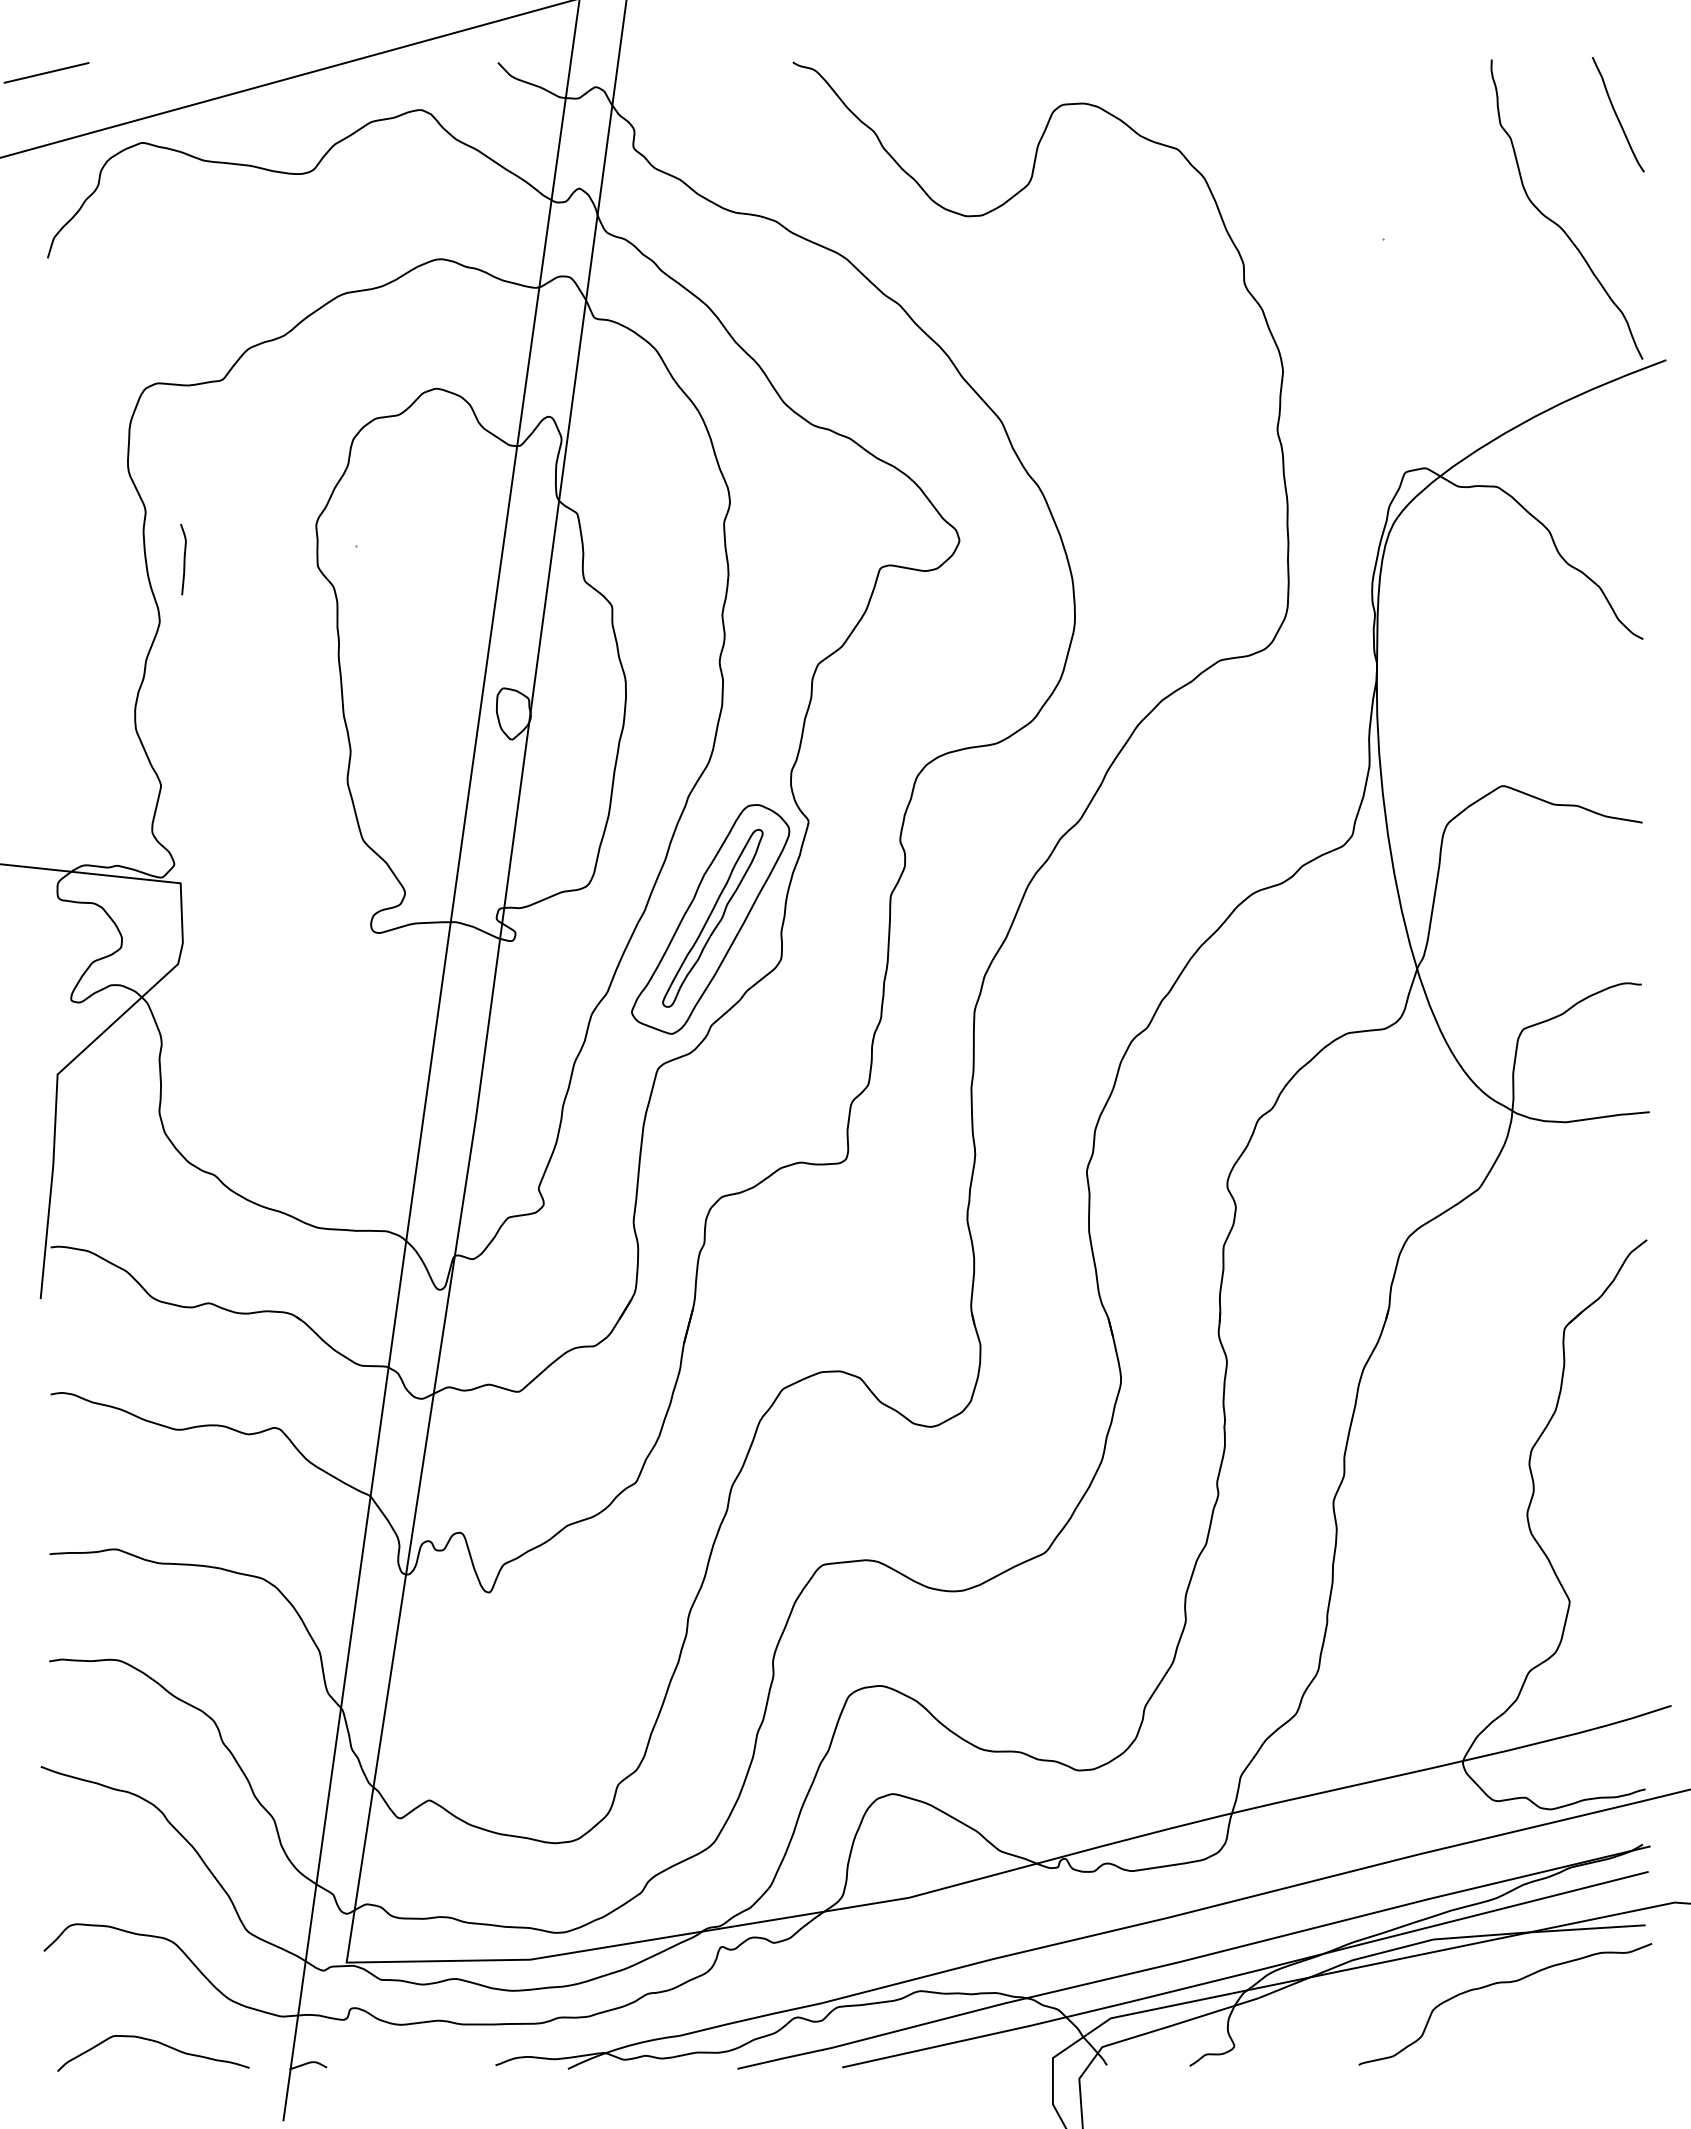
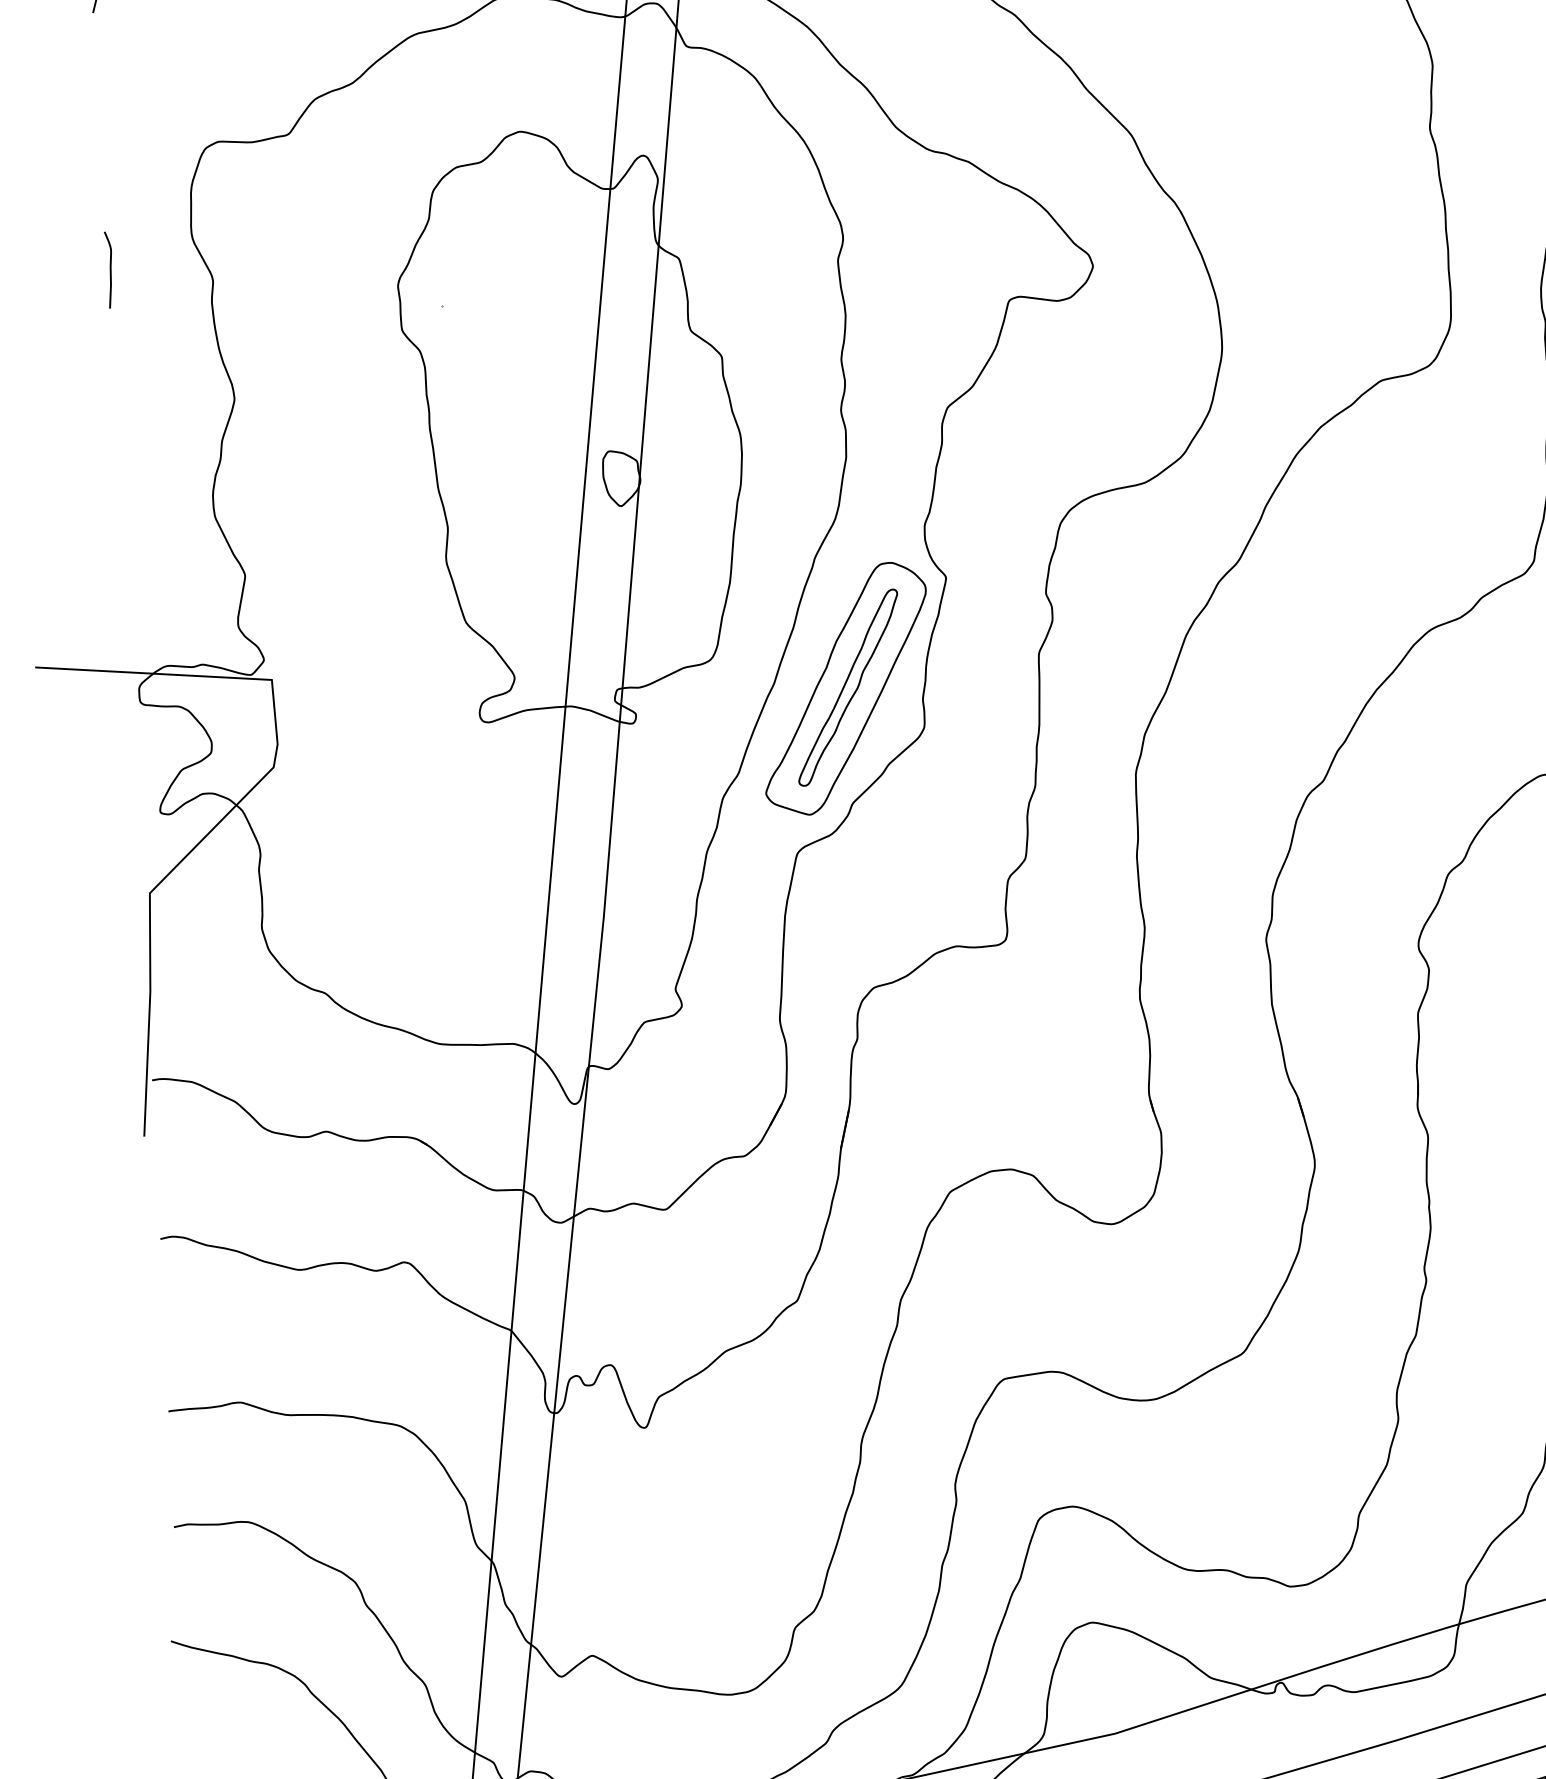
curve: (183, 559) -> (109, 269), moved

